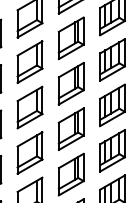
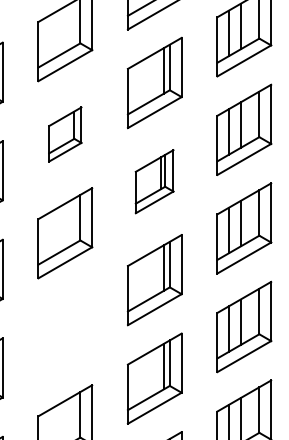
part: (29, 61) -> (64, 133), size x0.6
part: (70, 83) -> (153, 180), size x0.7
part: (29, 152) -> (64, 330), removed

